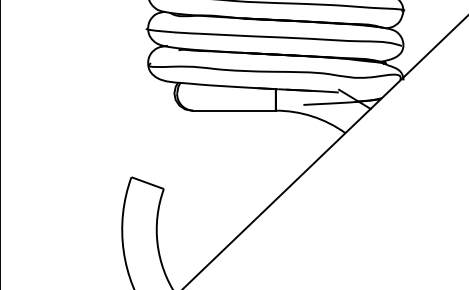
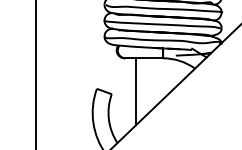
line: (217, 183) -> (136, 91), added

